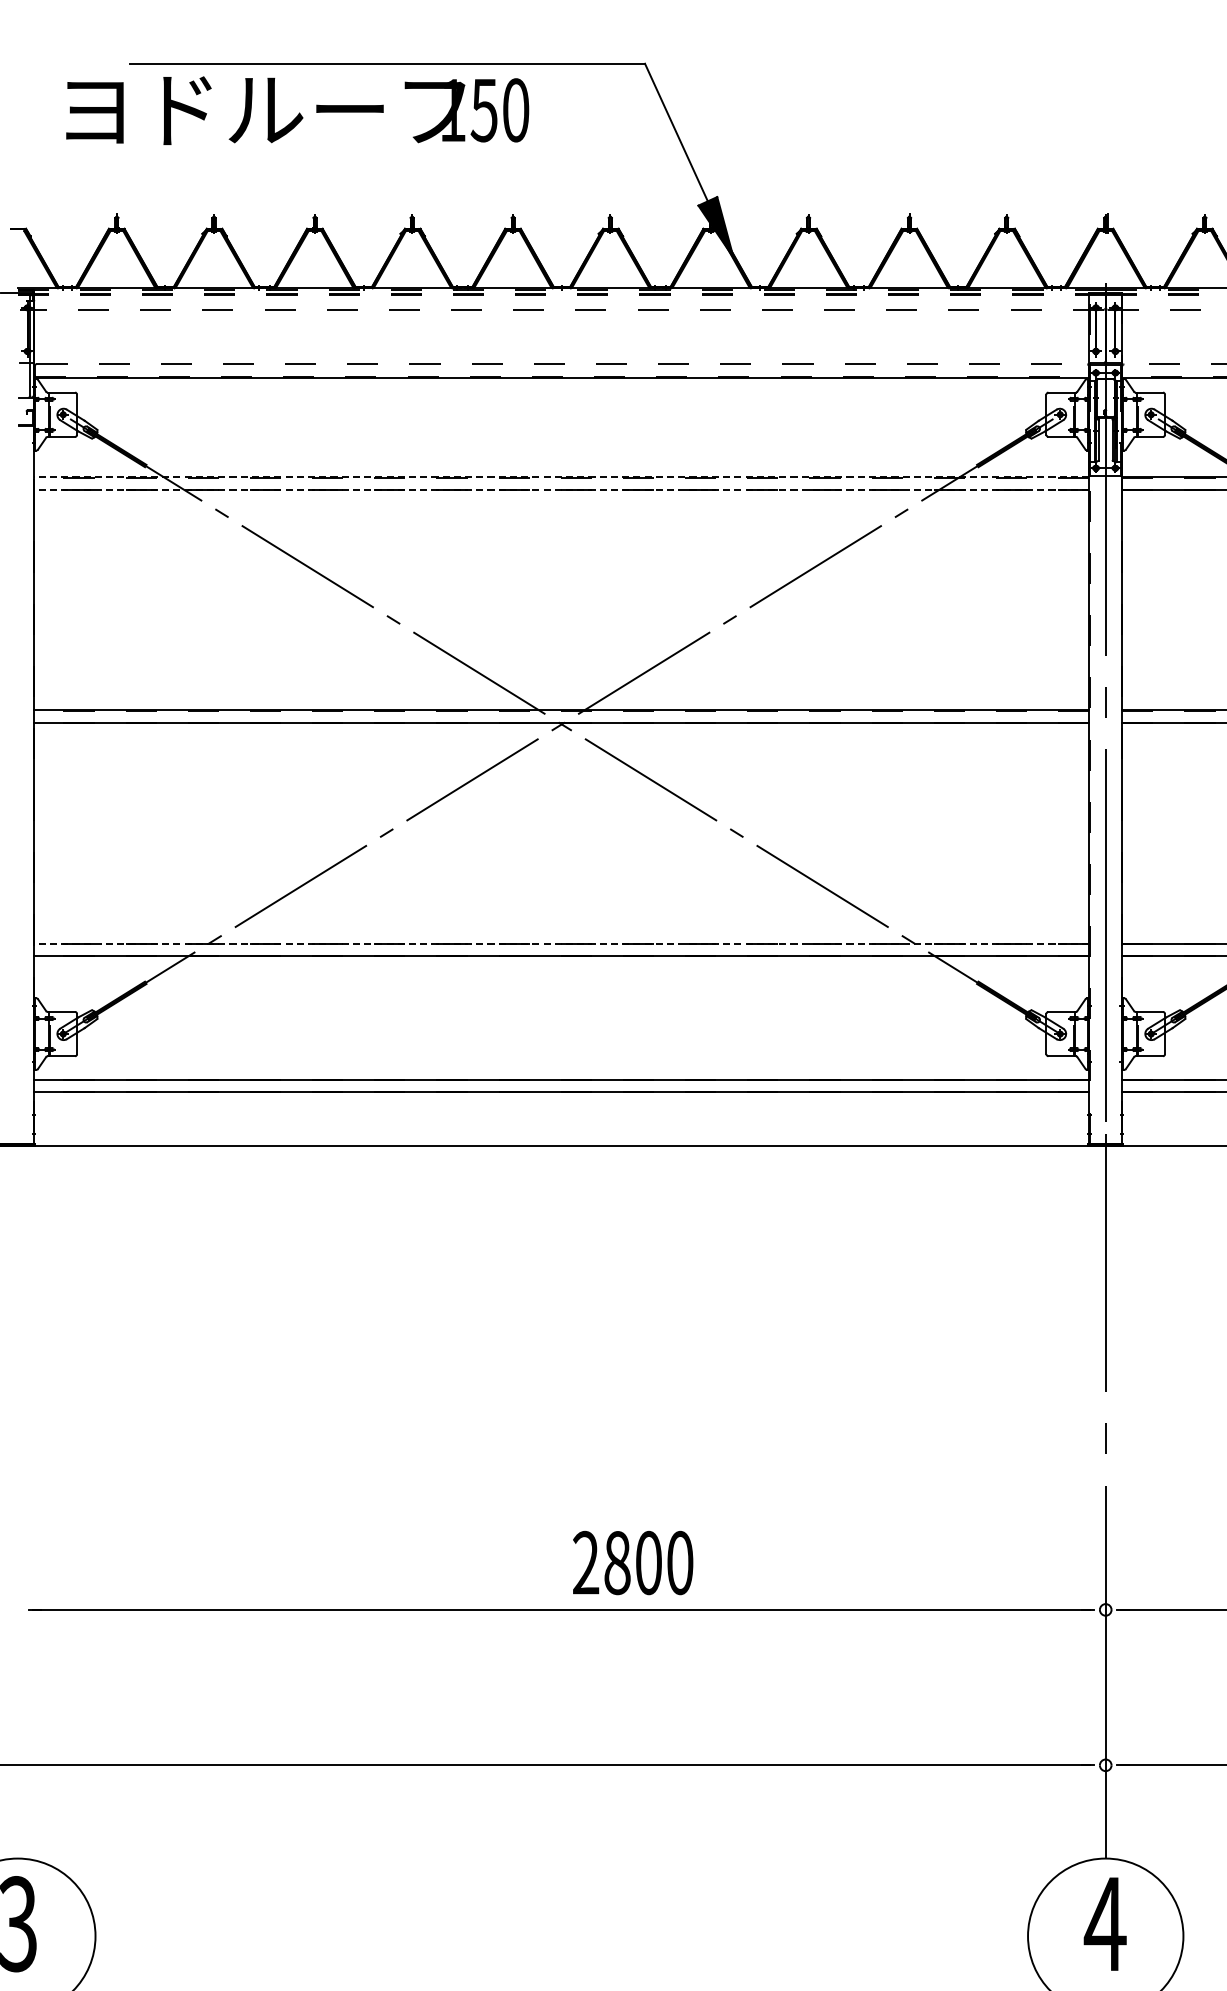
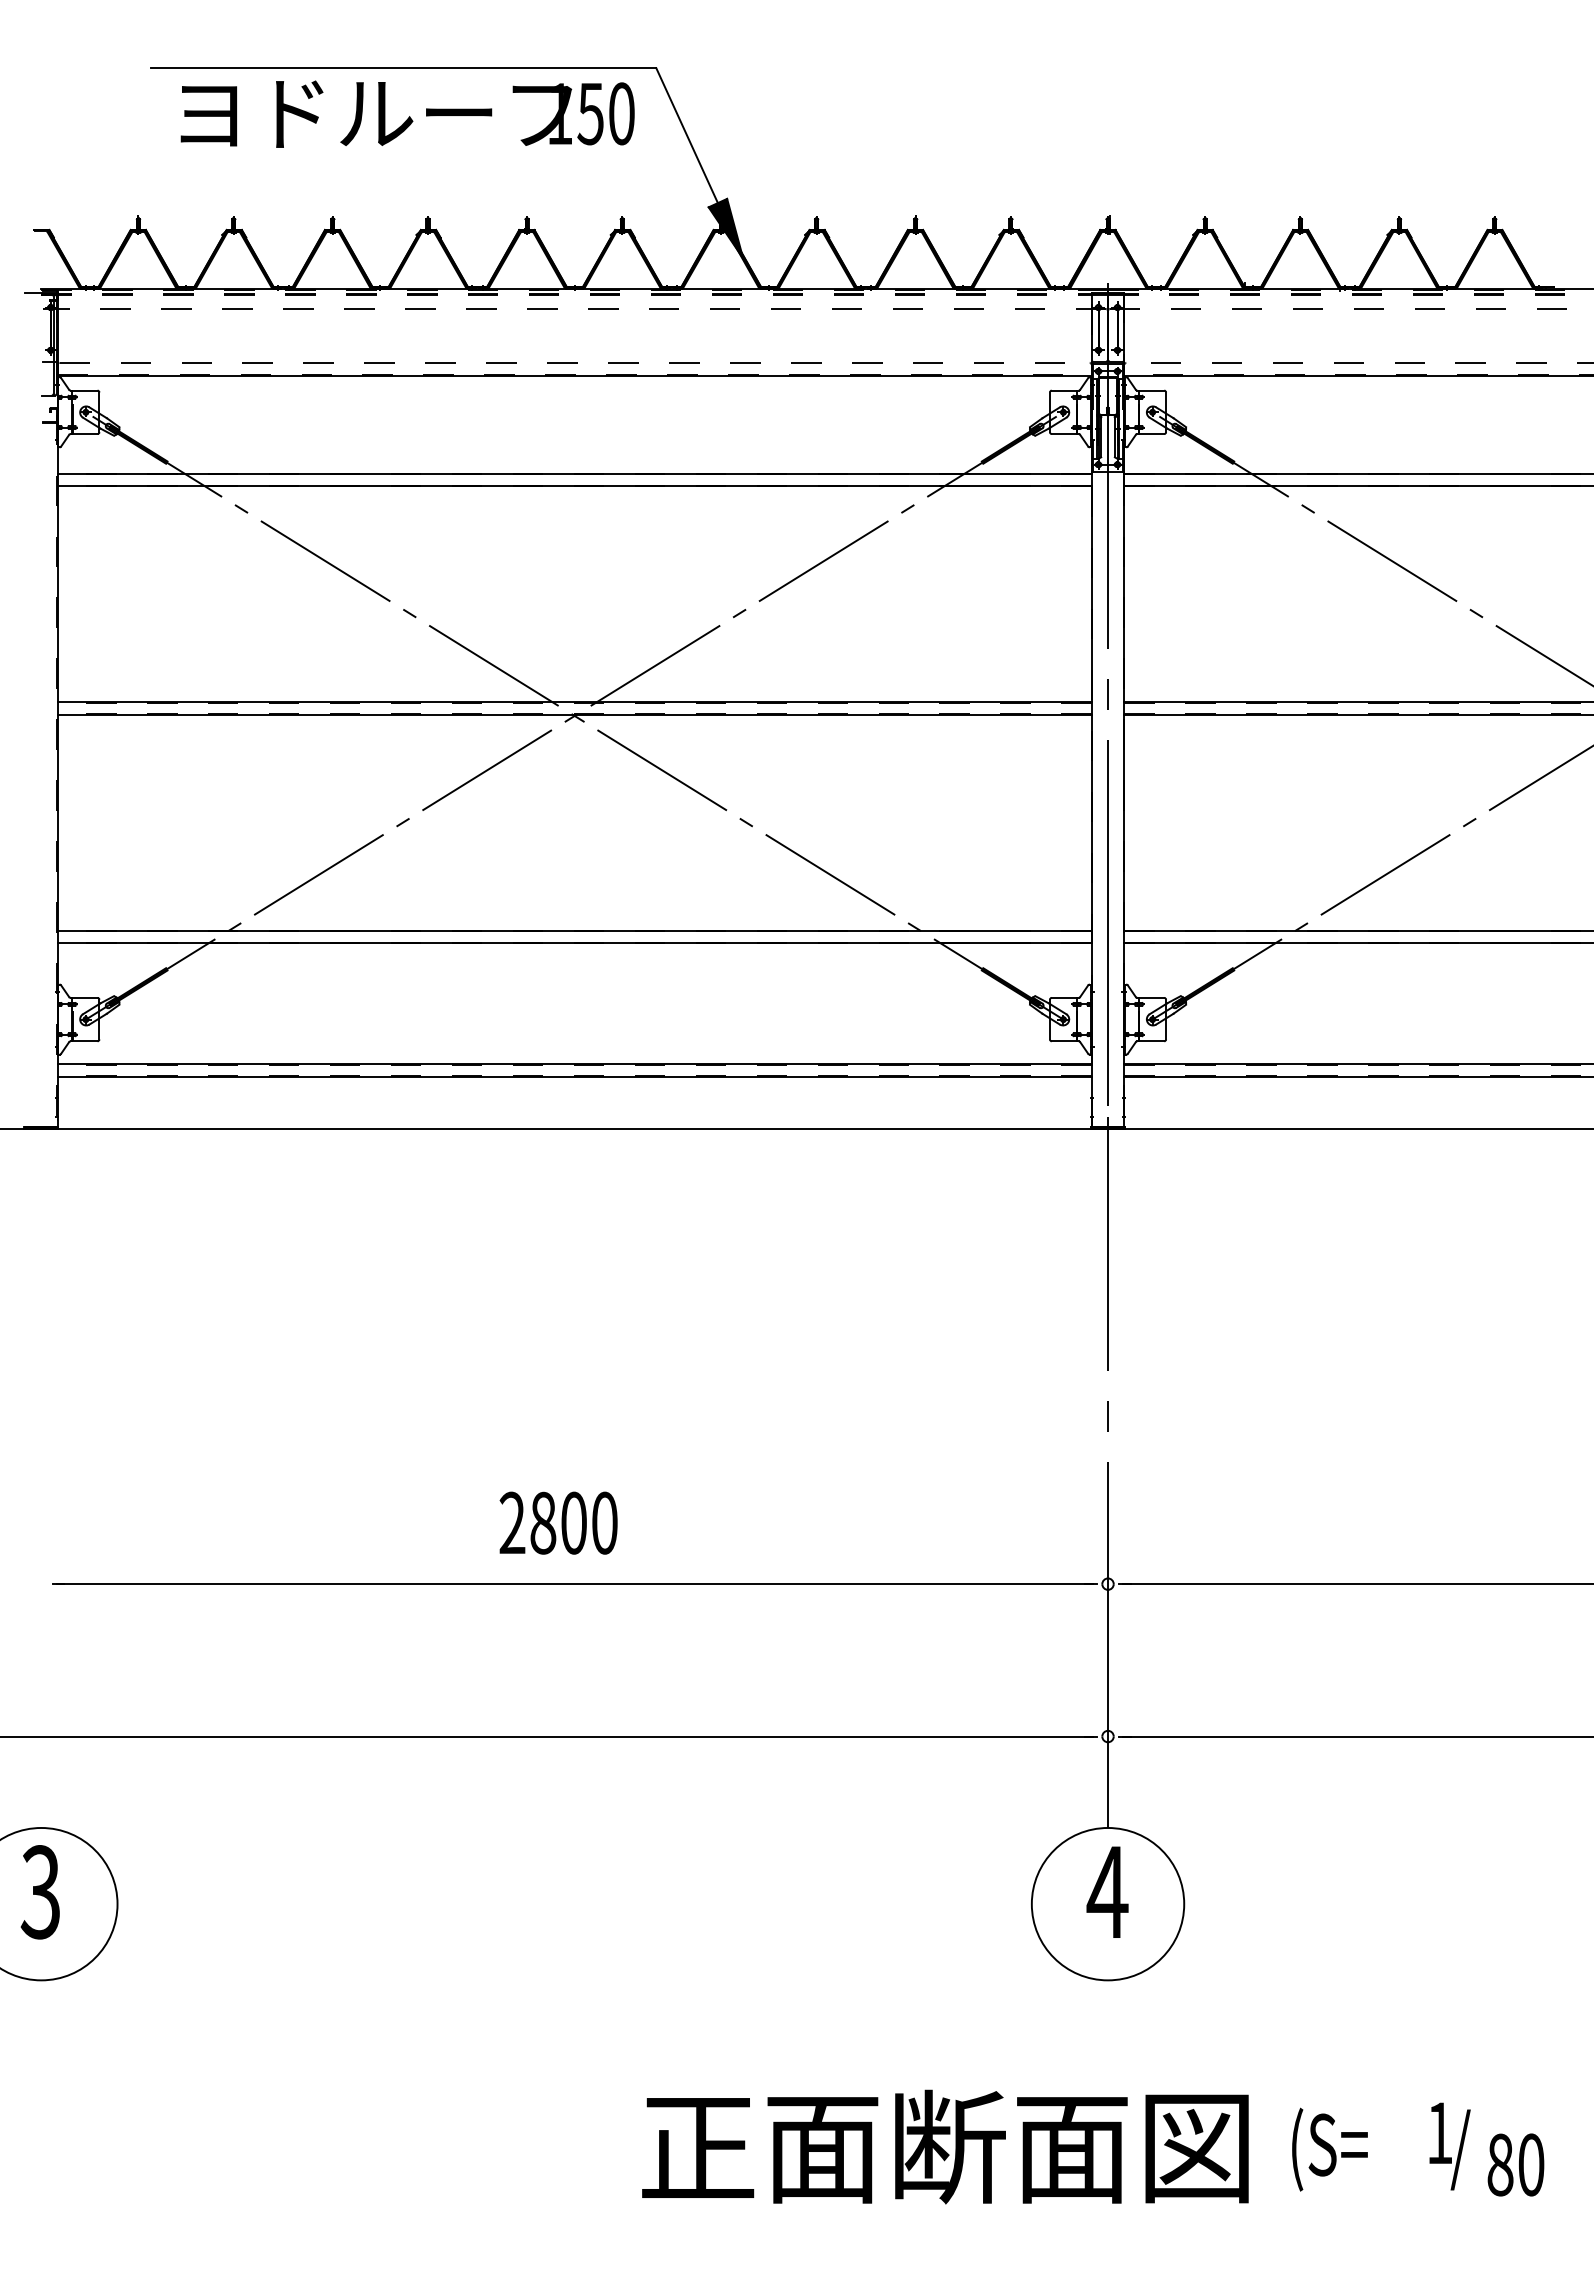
text: (297, 109) -> (407, 113), moved
line: (561, 477) -> (574, 473), dashed -> solid
line: (561, 490) -> (574, 486), dashed -> solid
line: (561, 943) -> (574, 930), dashed -> solid
text: (632, 1562) -> (558, 1522), moved

